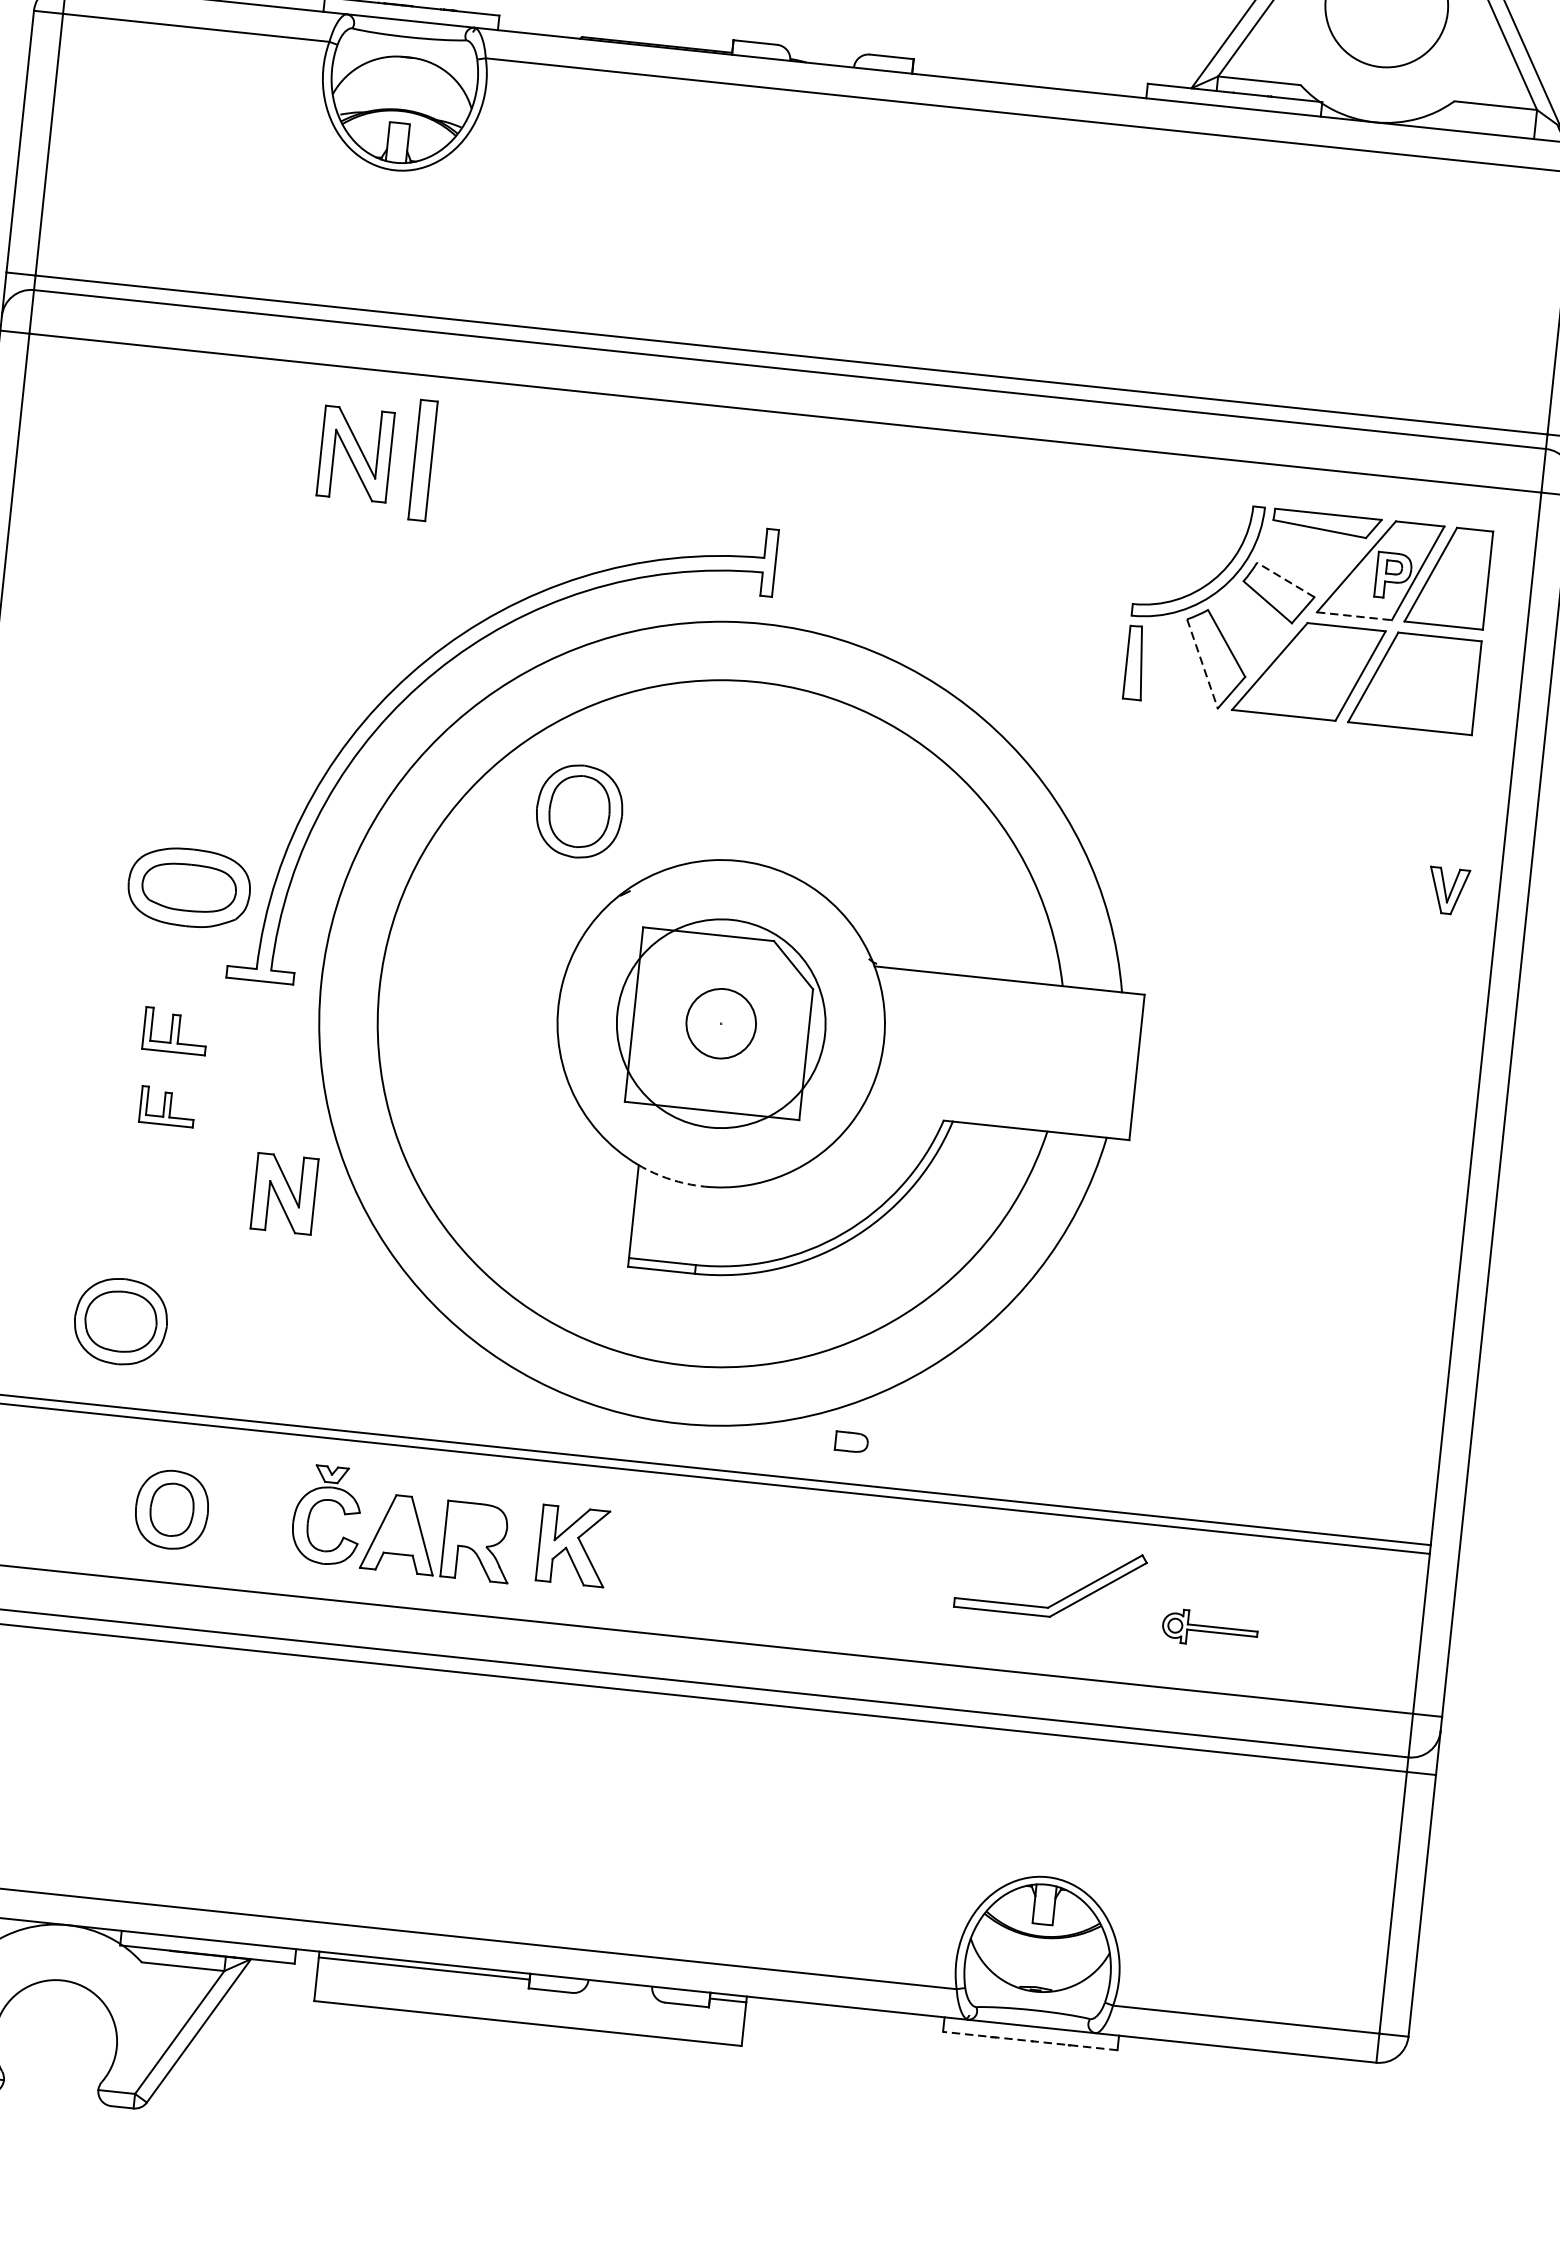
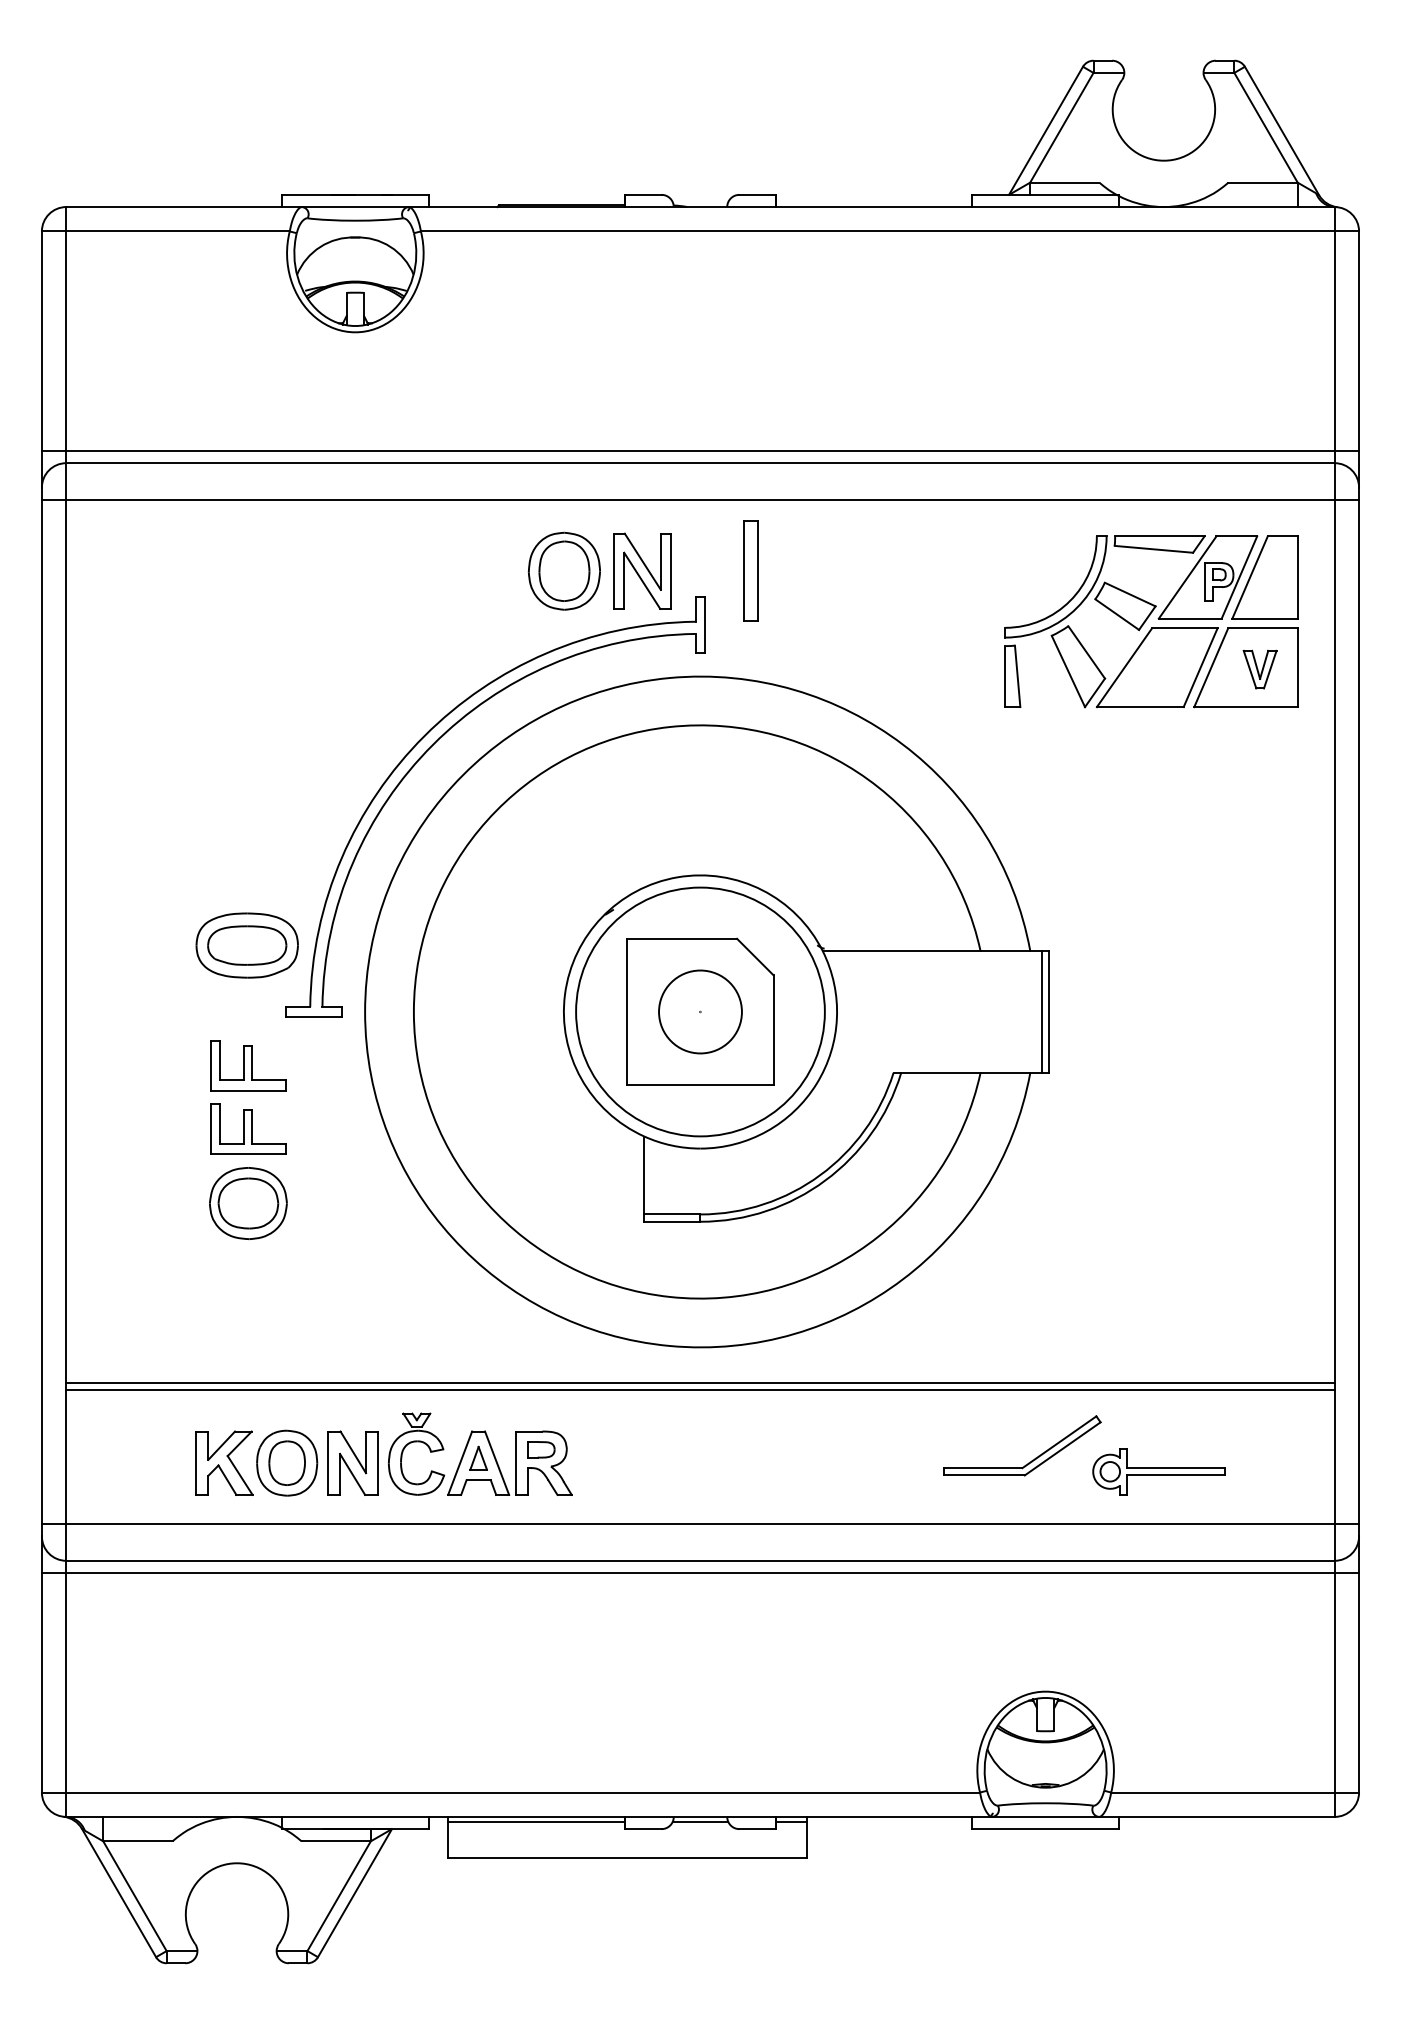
part: (355, 453) -> (642, 570), moved
part: (422, 460) -> (750, 570), moved
line: (1286, 579) -> (1130, 594), dashed -> solid
line: (1354, 616) -> (1190, 618), dashed -> solid
line: (1202, 663) -> (1068, 671), dashed -> solid
part: (579, 810) -> (564, 570), moved
part: (1447, 890) -> (1259, 669), moved
circle: (721, 1023) -> (700, 1011), size x1.43
circle: (721, 1023) -> (700, 1011), size x1.43
part: (175, 1030) -> (248, 1065), size x1.43
line: (1127, 1065) -> (1041, 1011), added
part: (167, 1106) -> (248, 1128), size x1.67
arc: (669, 1179) -> (671, 1145), dashed -> solid
part: (284, 1192) -> (352, 1462), moved
part: (121, 1321) -> (248, 1203), moved
part: (852, 1441) -> (541, 1449), moved
part: (400, 1526) -> (478, 1457), added
part: (573, 1545) -> (224, 1462), moved
part: (1209, 1628) -> (1158, 1471), size x1.67
line: (619, 1988) -> (700, 1821), added
line: (1030, 2041) -> (1045, 1829), dashed -> solid

